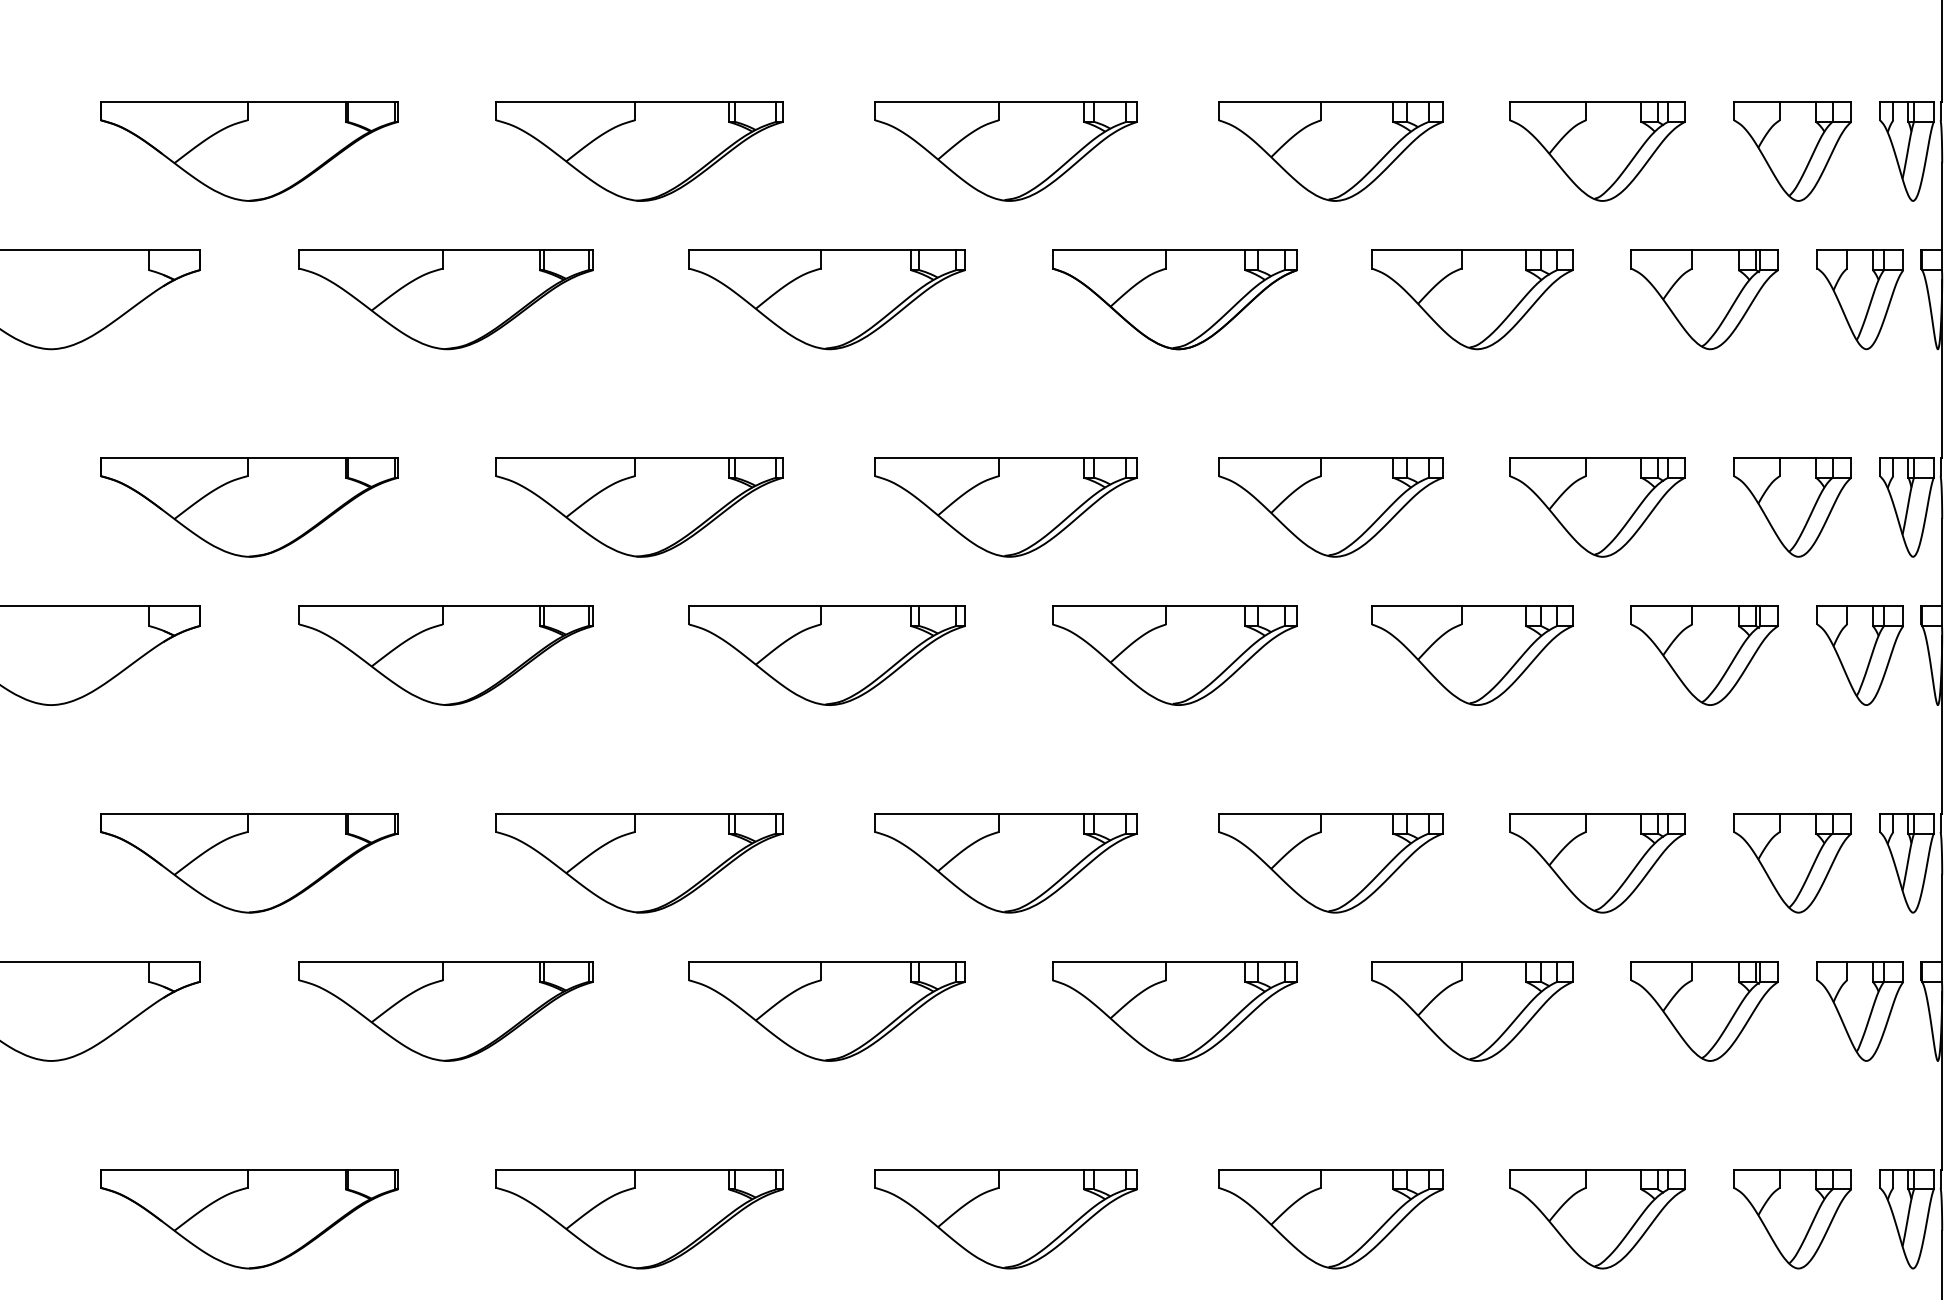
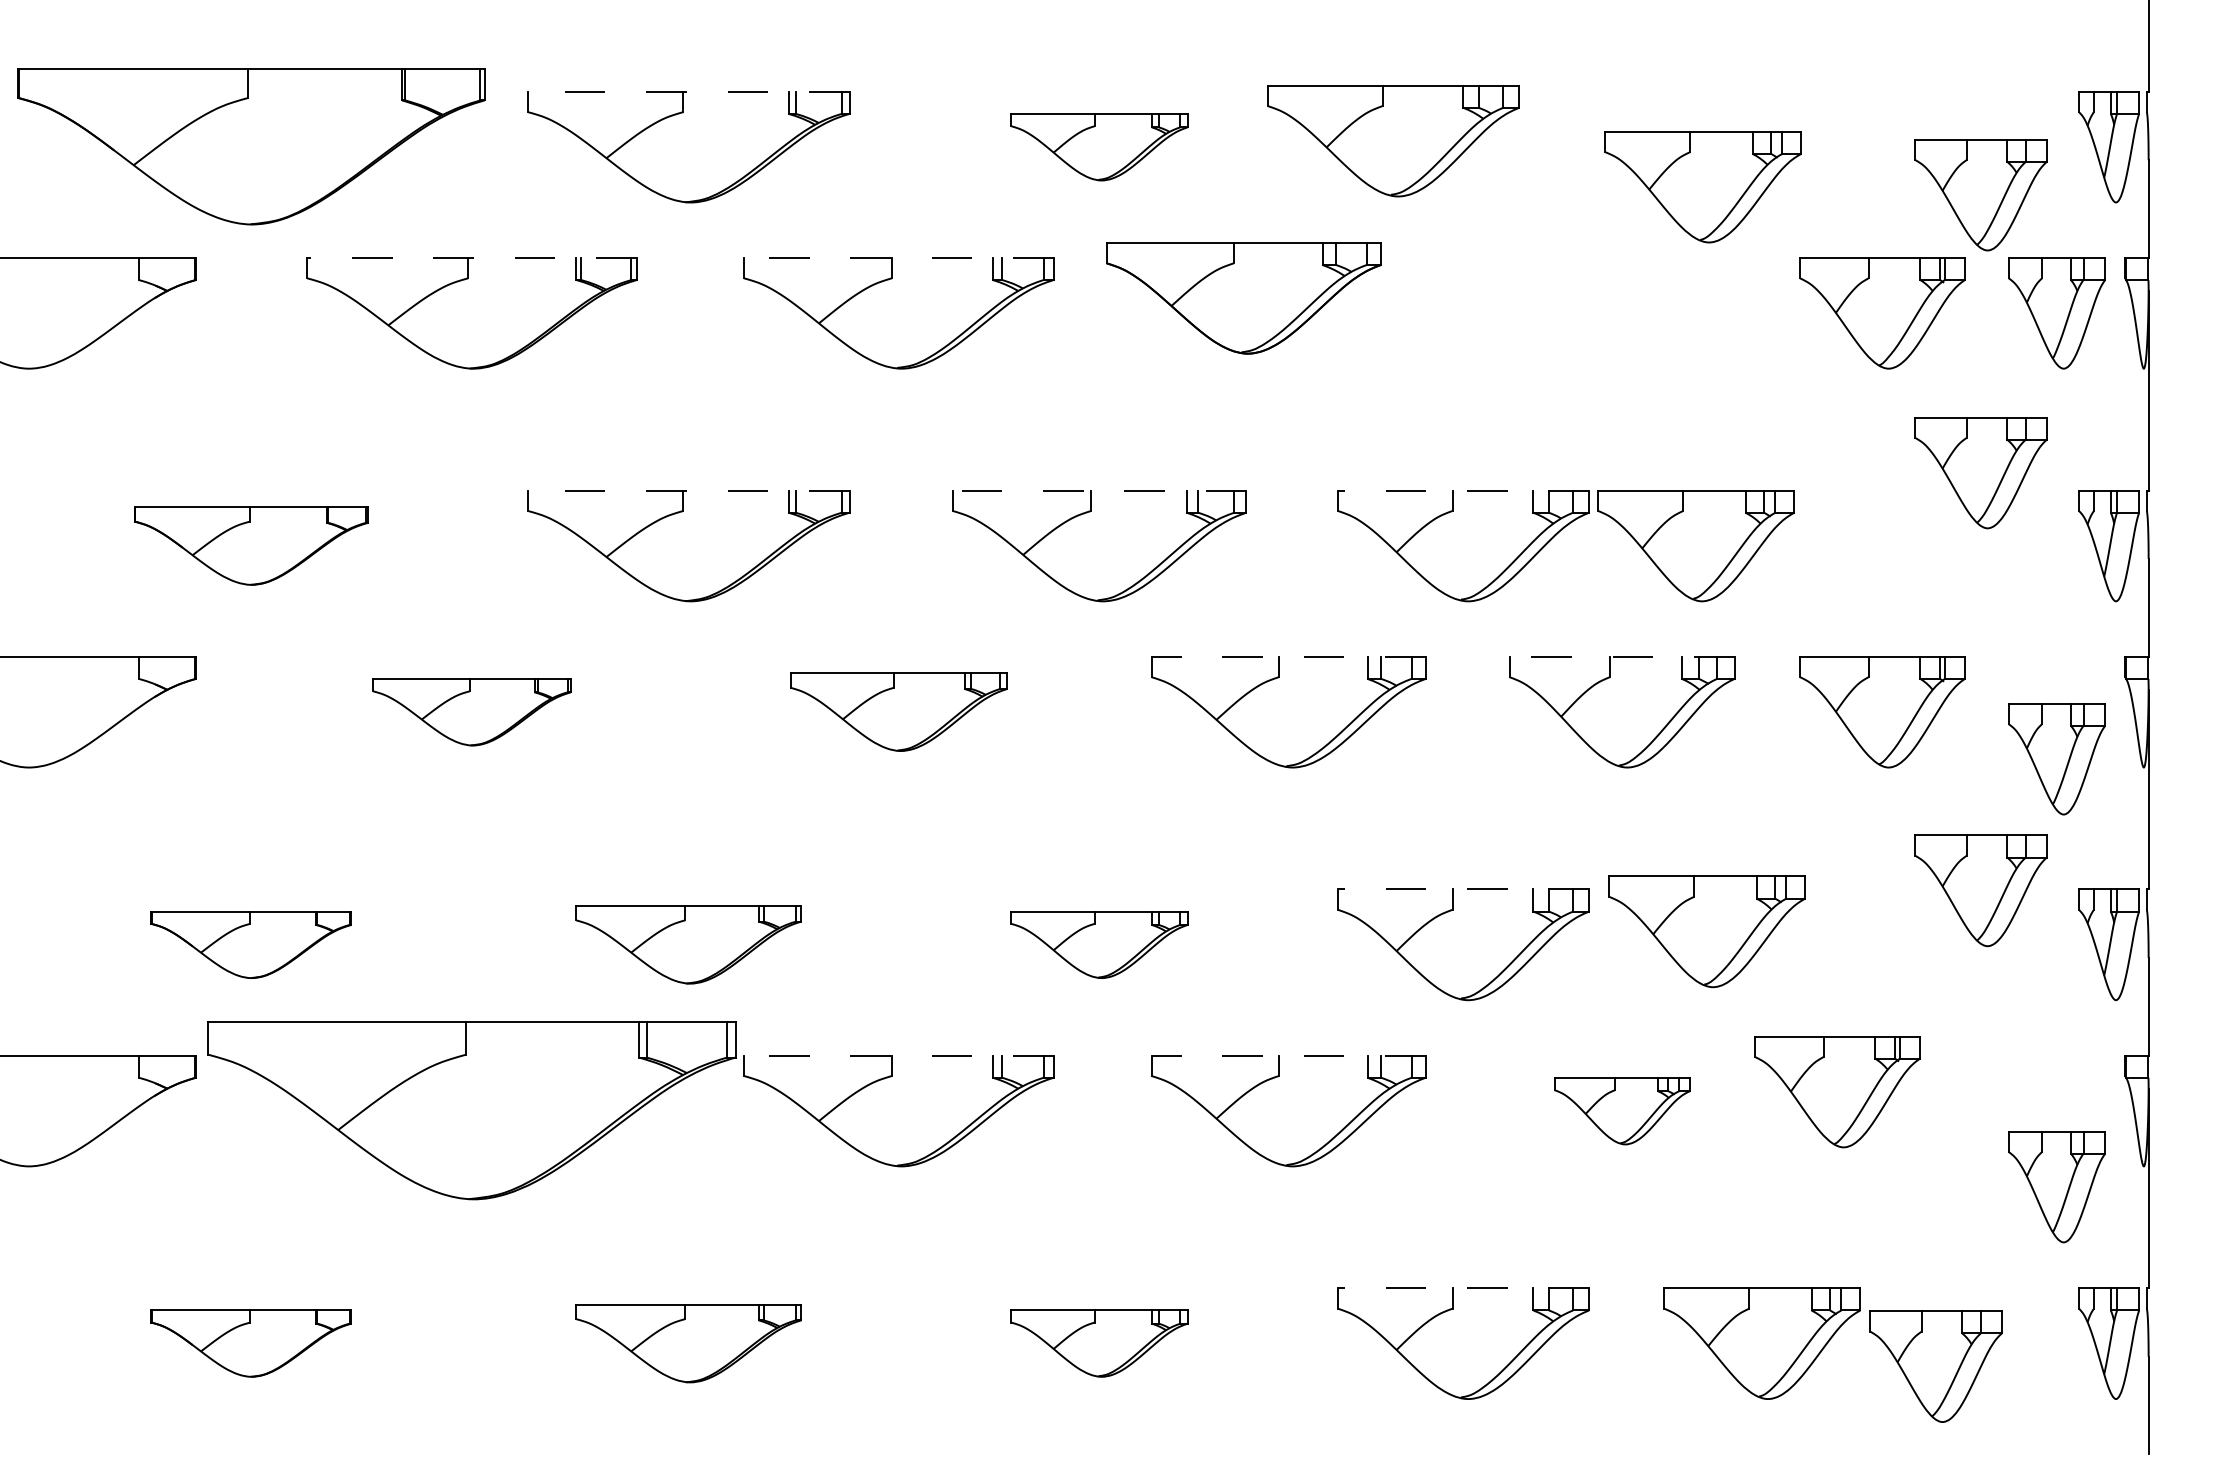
line: (639, 101) -> (688, 91), solid -> dashed
part: (249, 151) -> (251, 147), size x1.4
part: (1006, 151) -> (1099, 147), size x0.6
part: (1330, 151) -> (1393, 141), moved
part: (1596, 151) -> (1702, 187), moved
part: (1792, 151) -> (1980, 195), moved
line: (445, 250) -> (471, 257), solid -> dashed
line: (826, 250) -> (898, 257), solid -> dashed
part: (1174, 300) -> (1243, 298), moved
part: (1472, 300) -> (1622, 313), removed
line: (639, 457) -> (688, 490), solid -> dashed
line: (1006, 457) -> (1099, 490), solid -> dashed
line: (1330, 457) -> (1463, 490), solid -> dashed
part: (249, 507) -> (251, 546), size x0.7
part: (1596, 507) -> (1695, 546), moved
part: (1792, 507) -> (1980, 473), moved
line: (1174, 606) -> (1288, 656), solid -> dashed
line: (1472, 606) -> (1622, 656), solid -> dashed
part: (445, 655) -> (471, 712), size x0.6
part: (826, 655) -> (898, 712), size x0.7
part: (1859, 655) -> (2056, 759), moved
line: (1330, 813) -> (1463, 889), solid -> dashed
part: (249, 862) -> (251, 944), size x0.6
part: (639, 862) -> (688, 944), size x0.7
part: (1006, 862) -> (1099, 944), size x0.6
part: (1596, 862) -> (1706, 931), moved
part: (1792, 862) -> (1980, 890), moved
line: (826, 962) -> (898, 1055), solid -> dashed
line: (1174, 962) -> (1288, 1055), solid -> dashed
part: (445, 1011) -> (471, 1111), size x1.6
part: (1472, 1011) -> (1622, 1111), size x0.6
part: (1704, 1011) -> (1837, 1092), moved
part: (1859, 1011) -> (2056, 1187), moved
line: (1330, 1169) -> (1463, 1288), solid -> dashed
part: (249, 1218) -> (251, 1343), size x0.6
part: (639, 1218) -> (688, 1343), size x0.7
part: (1006, 1218) -> (1099, 1343), size x0.6
part: (1792, 1218) -> (1935, 1366), moved

